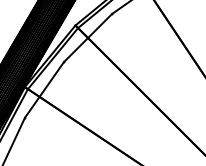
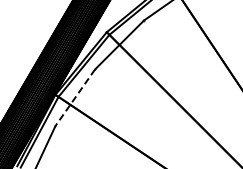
line: (44, 89) -> (75, 97), solid -> dashed

